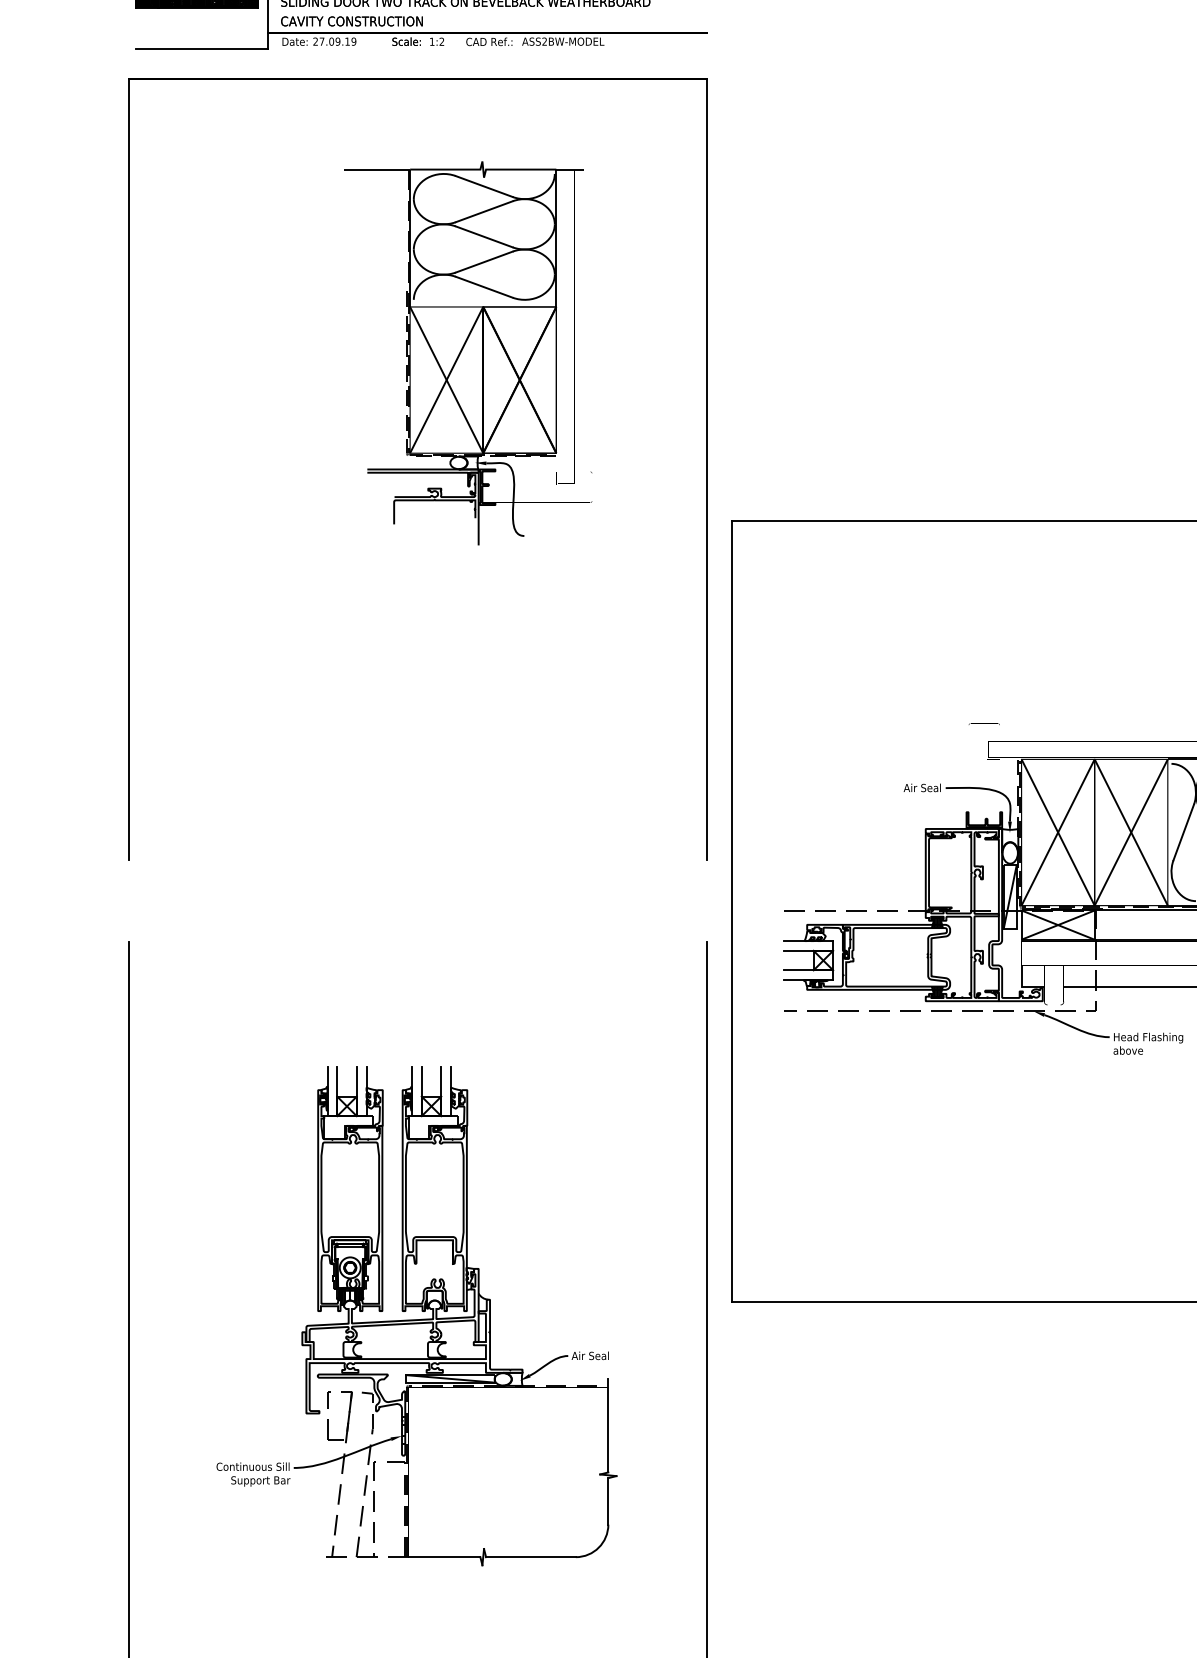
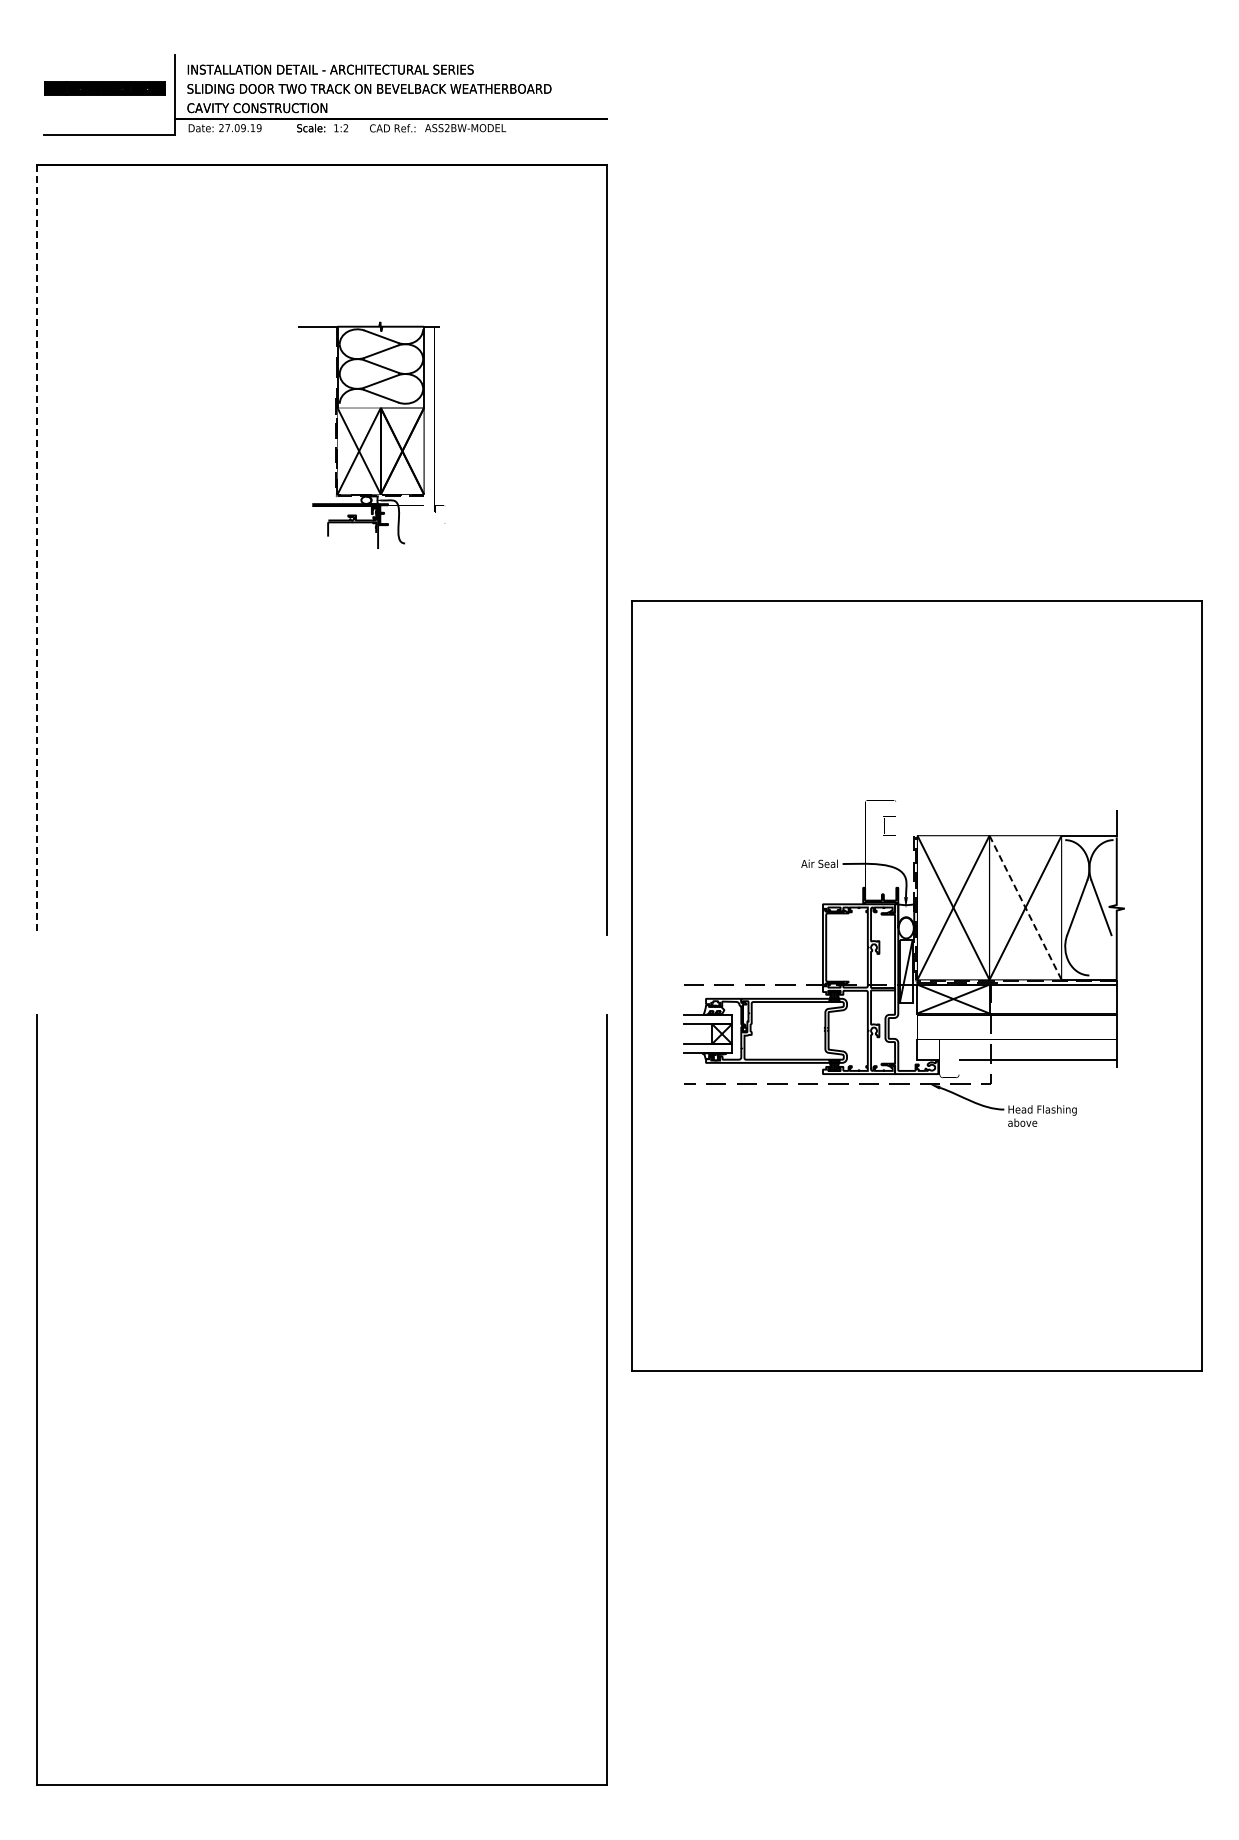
part: (467, 353) -> (371, 435), size x0.6
line: (129, 470) -> (37, 550), solid -> dashed
line: (1131, 832) -> (1025, 907), solid -> dashed
part: (416, 1316) -> (320, 1384), removed

